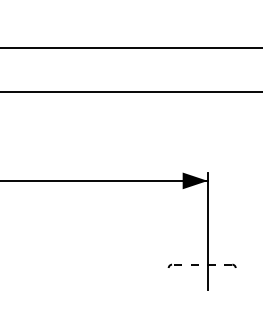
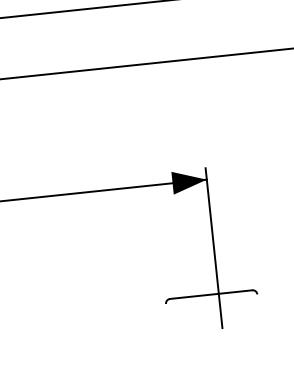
line: (201, 264) -> (210, 294), dashed -> solid

